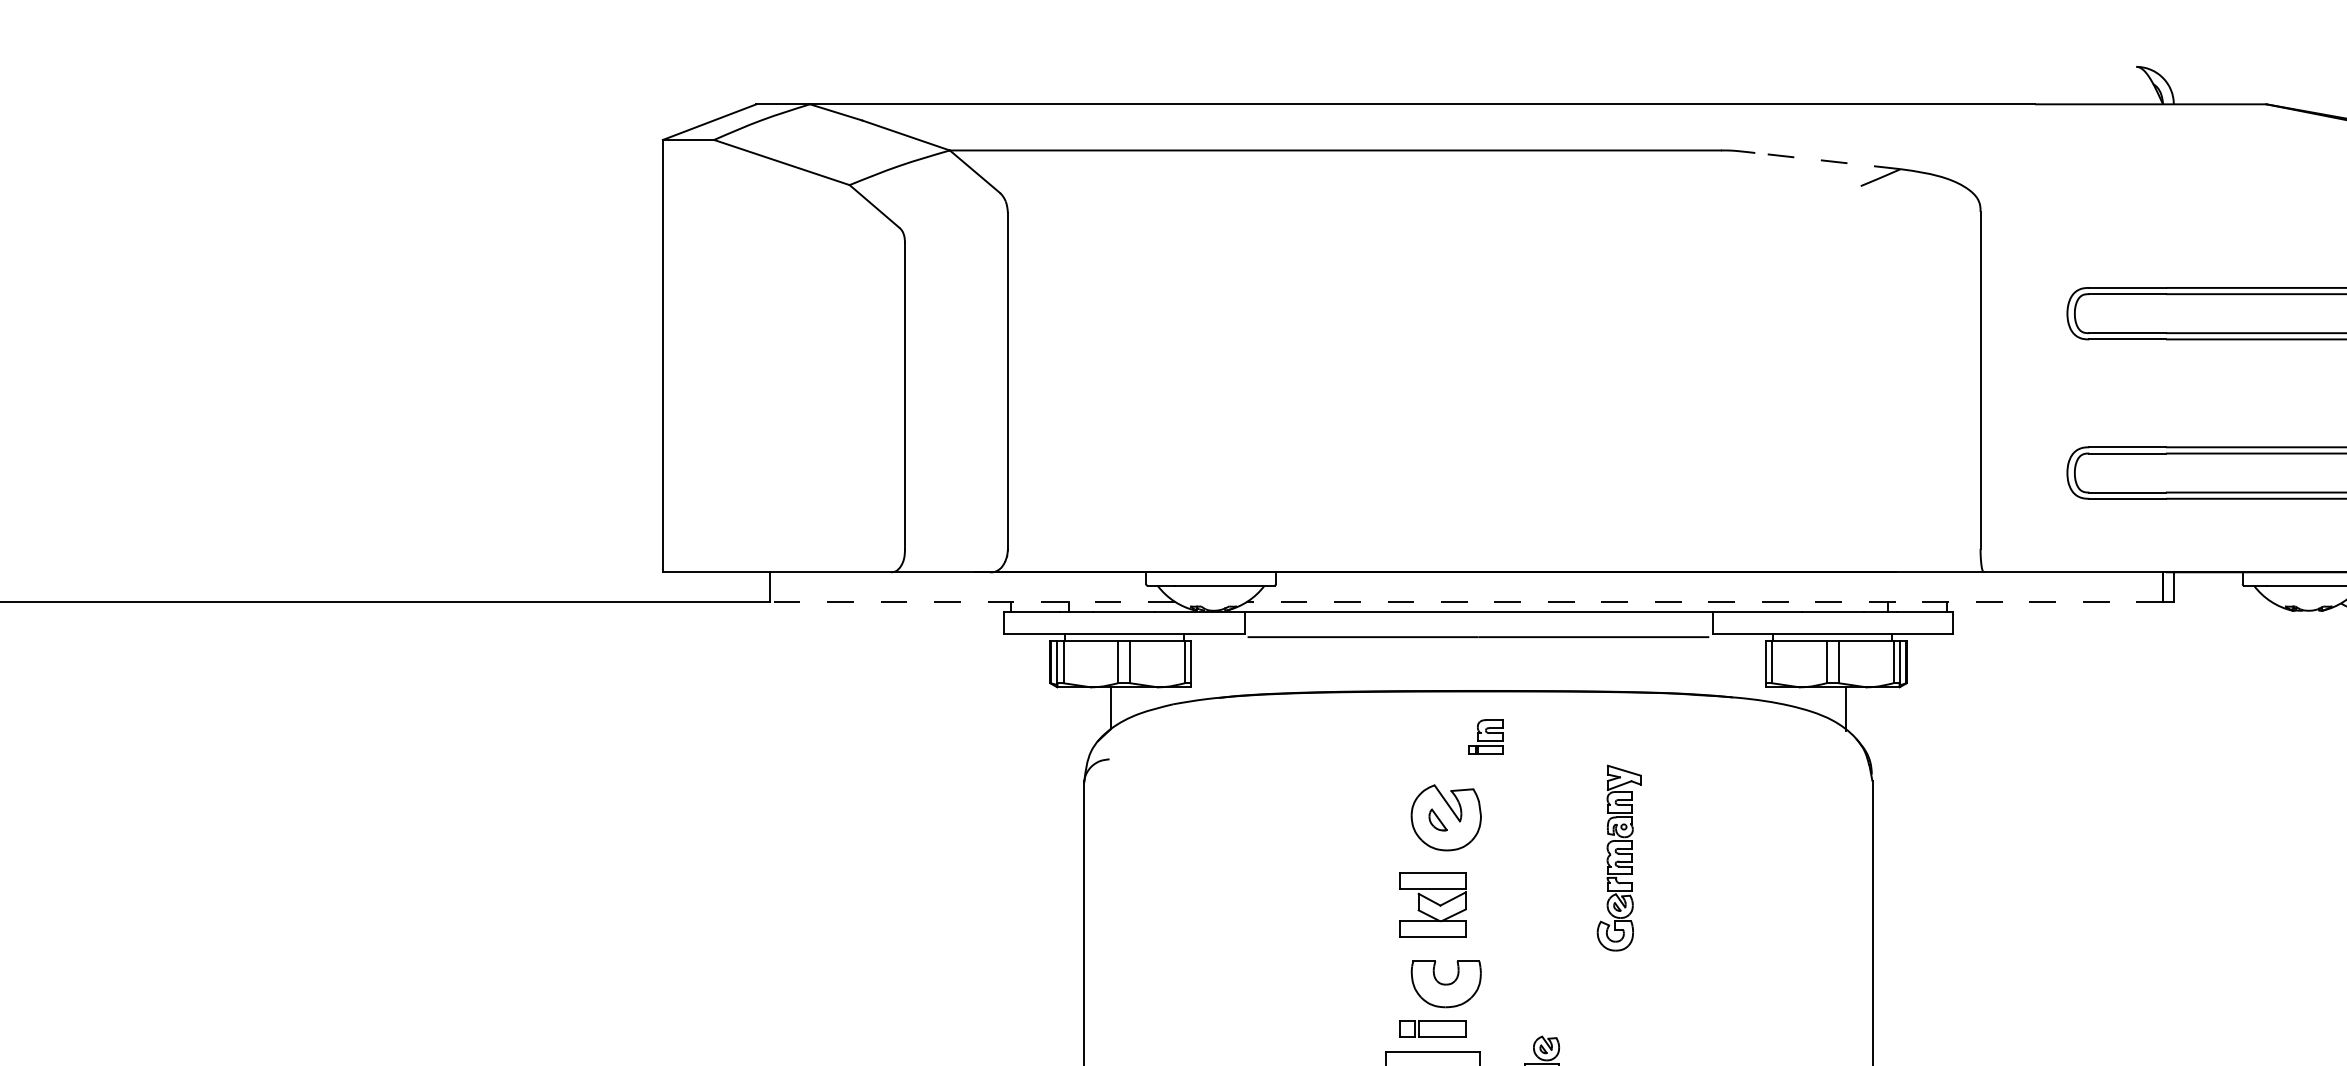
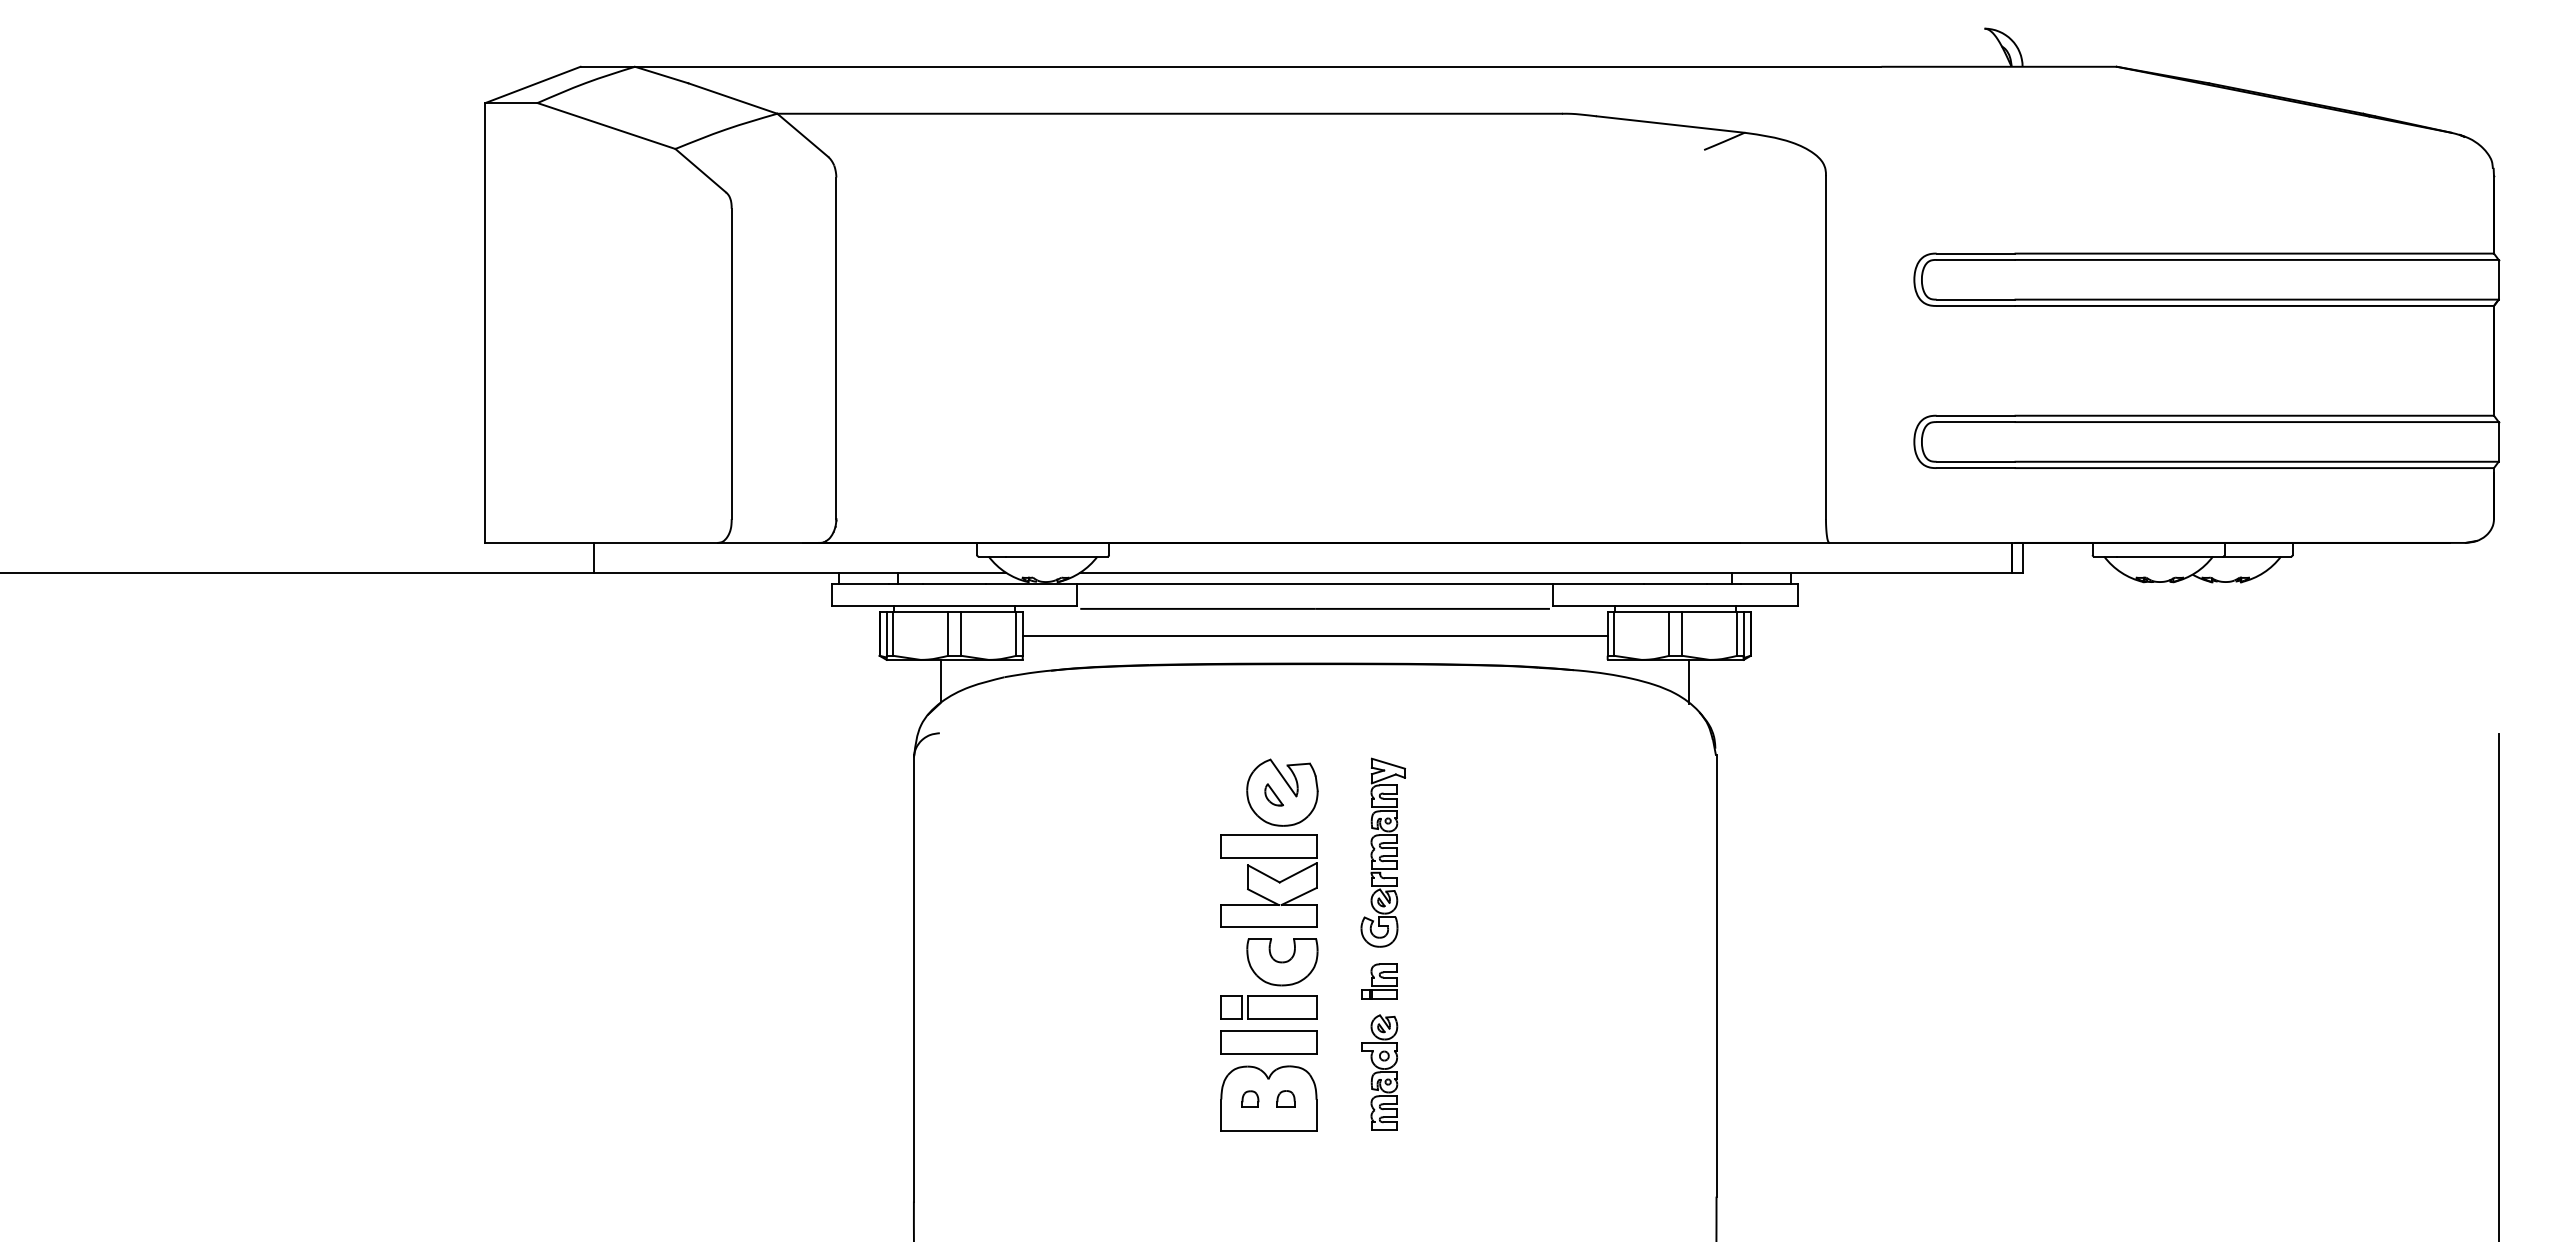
line: (1827, 161) -> (1670, 124), dashed -> solid
line: (971, 601) -> (799, 572), dashed -> solid
line: (1704, 601) -> (1545, 572), dashed -> solid
line: (1477, 664) -> (1314, 636), added
part: (1485, 737) -> (1379, 981), moved
part: (1618, 857) -> (1382, 852), moved
part: (1432, 904) -> (1268, 880), size x1.43
part: (1432, 1028) -> (1268, 1007), size x1.43

